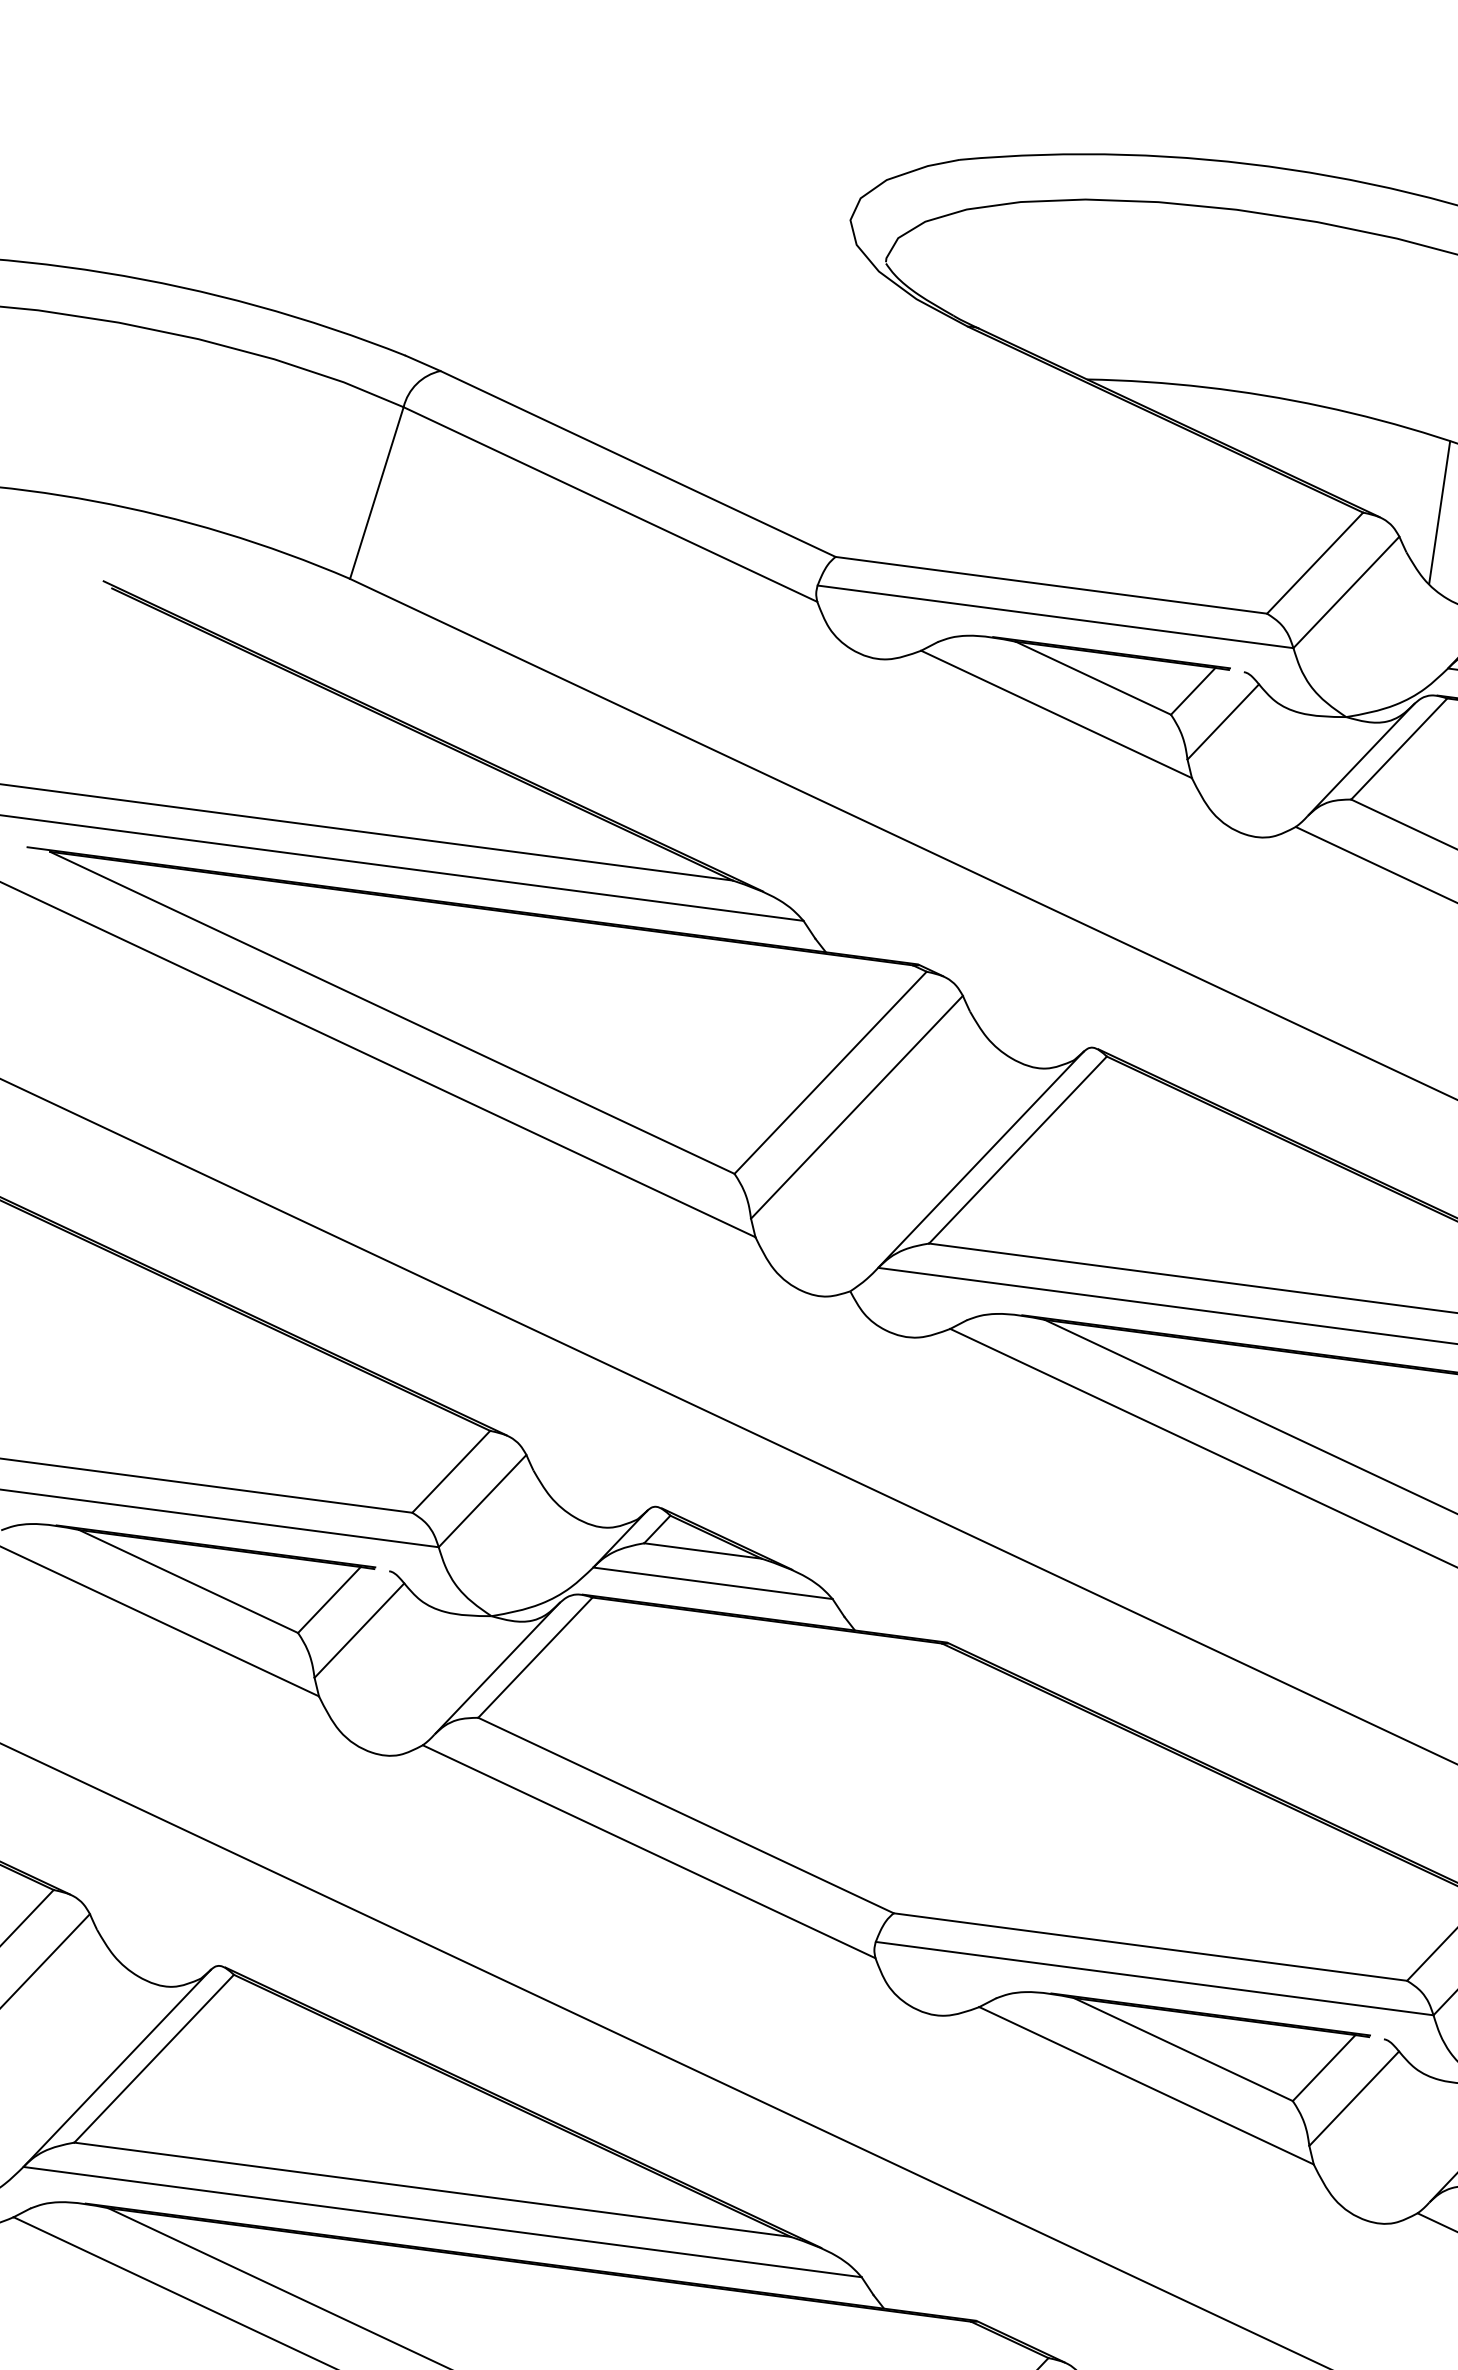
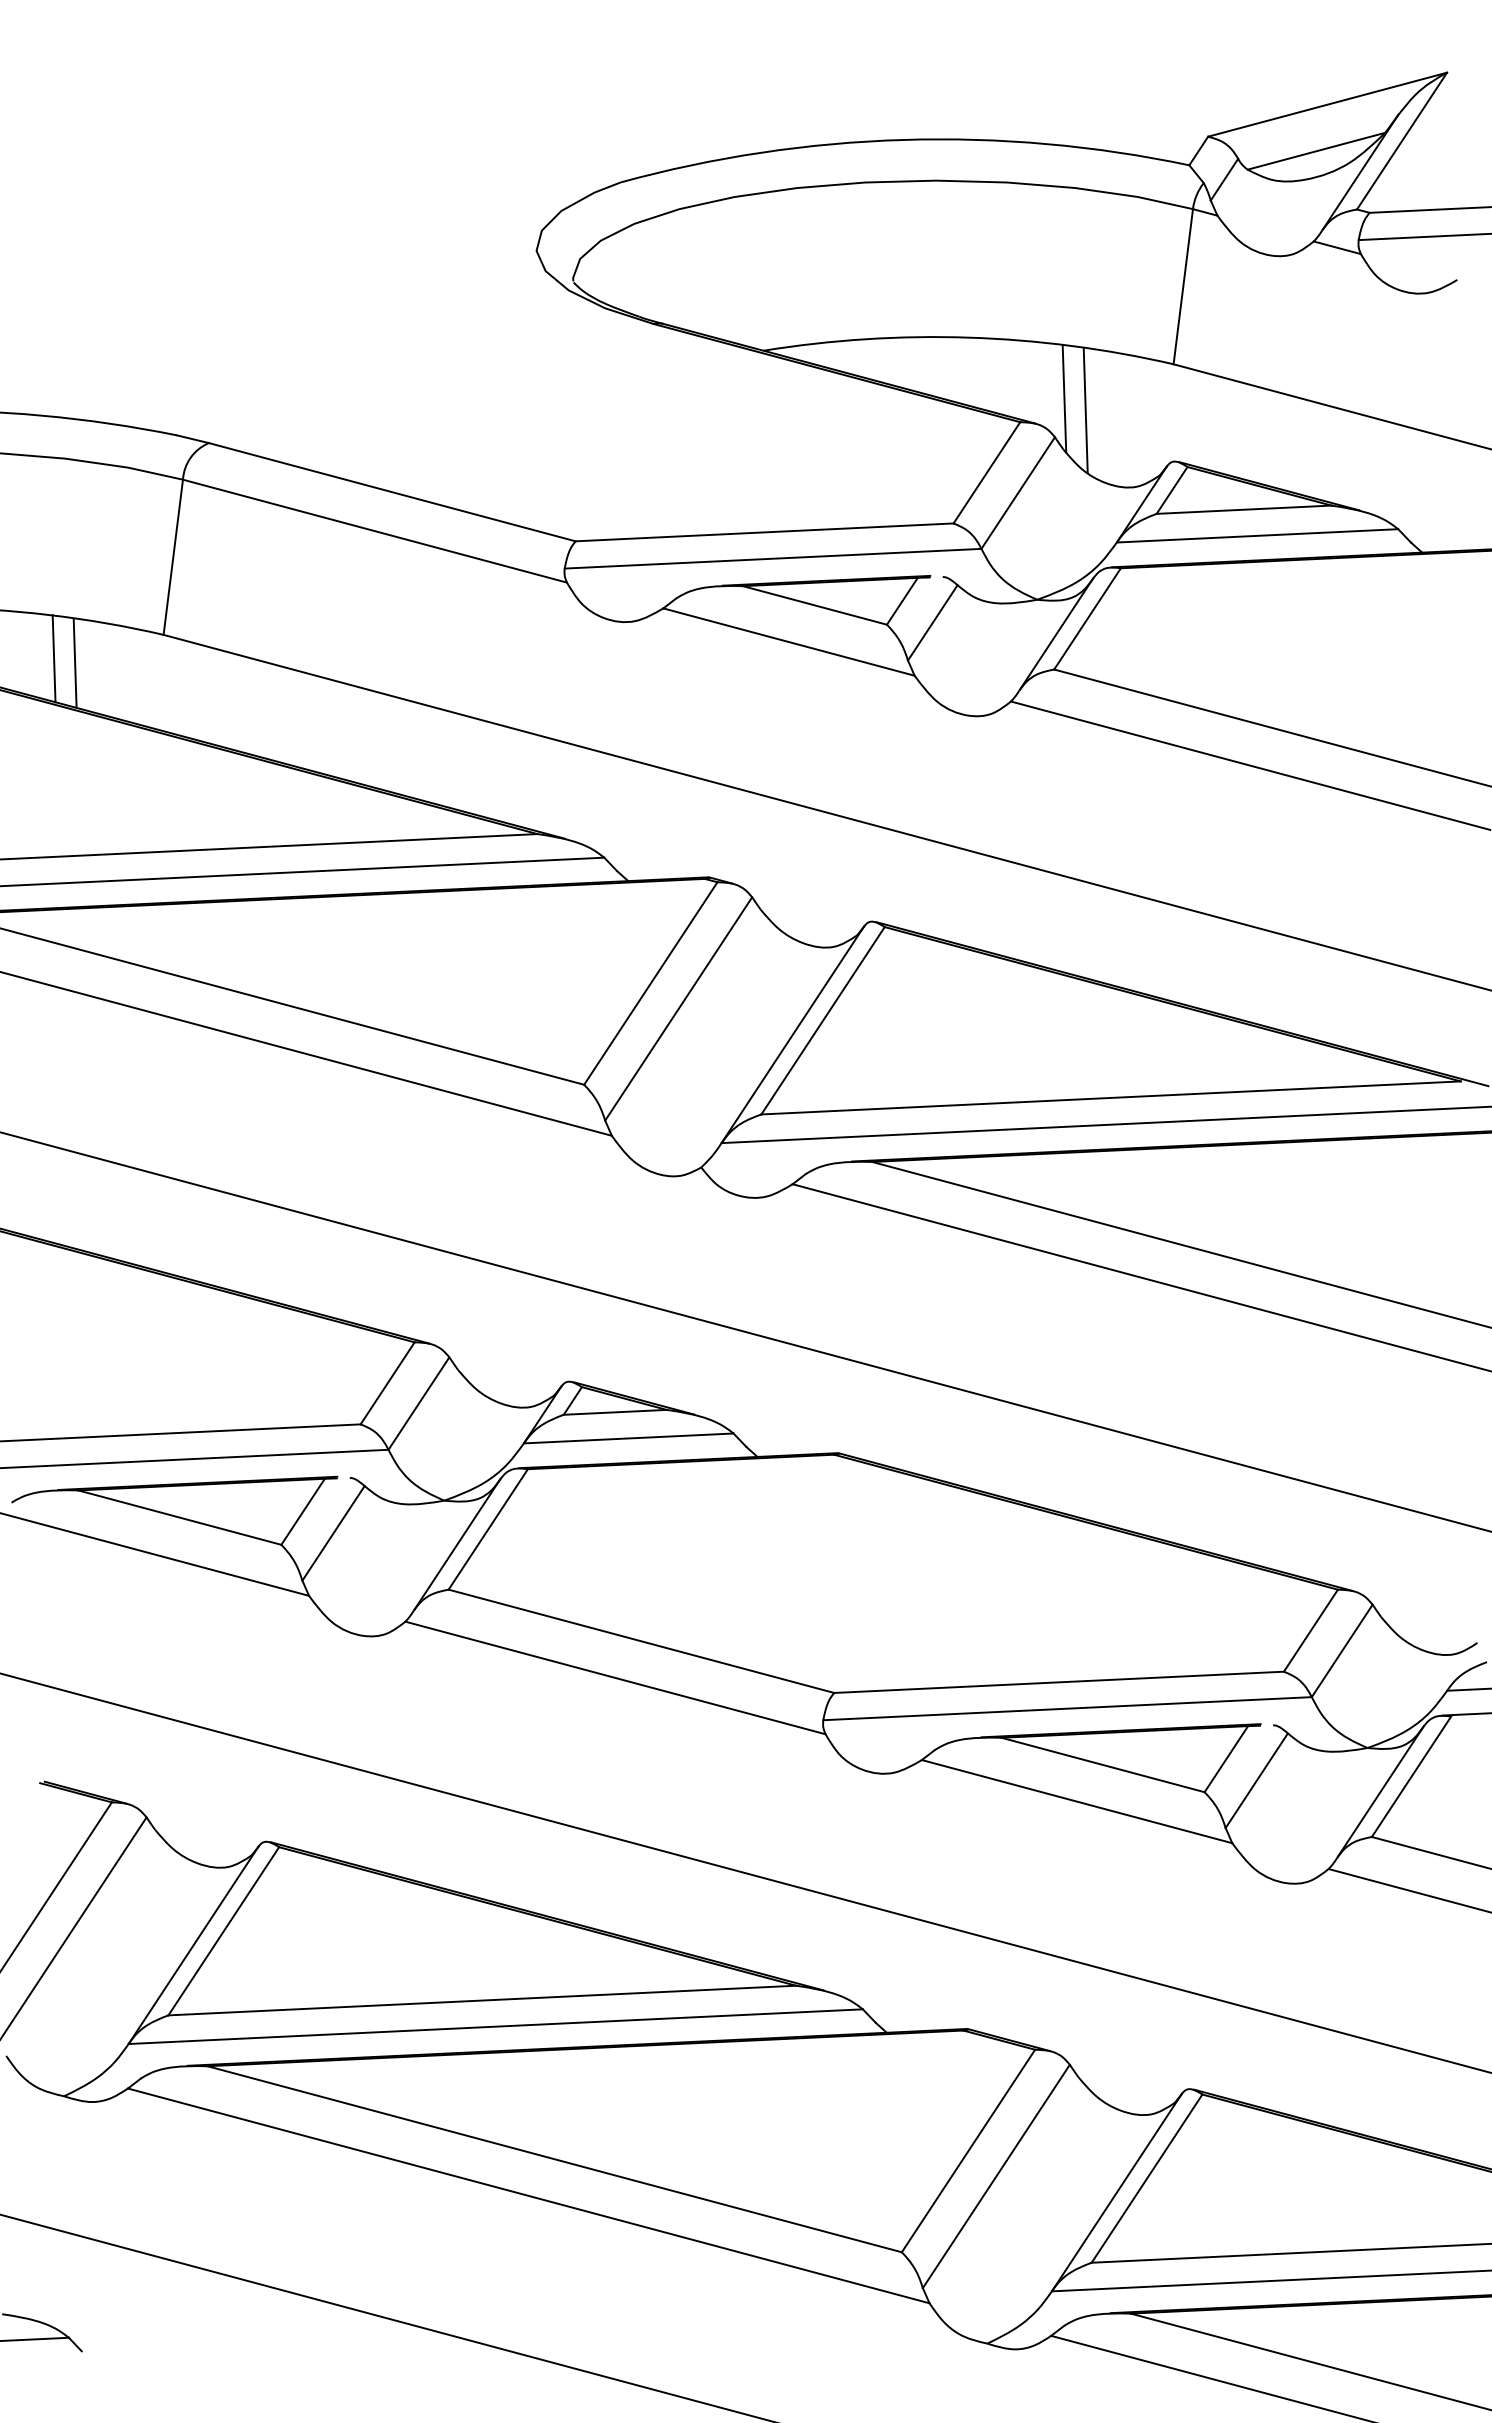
line: (1418, 494) -> (1064, 398), added
line: (220, 583) -> (53, 658), added
line: (243, 592) -> (74, 662), added

